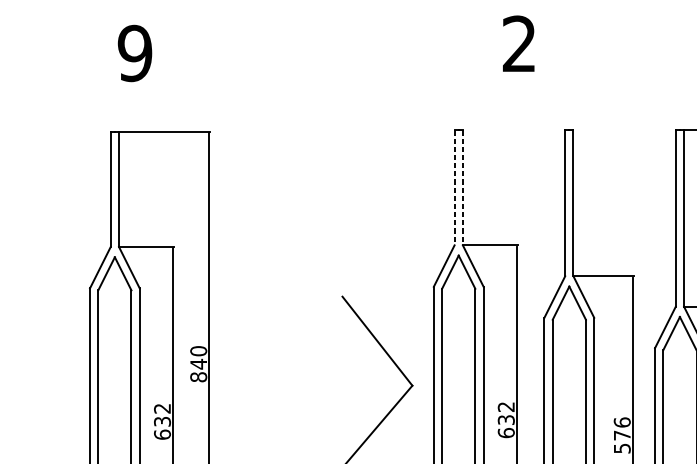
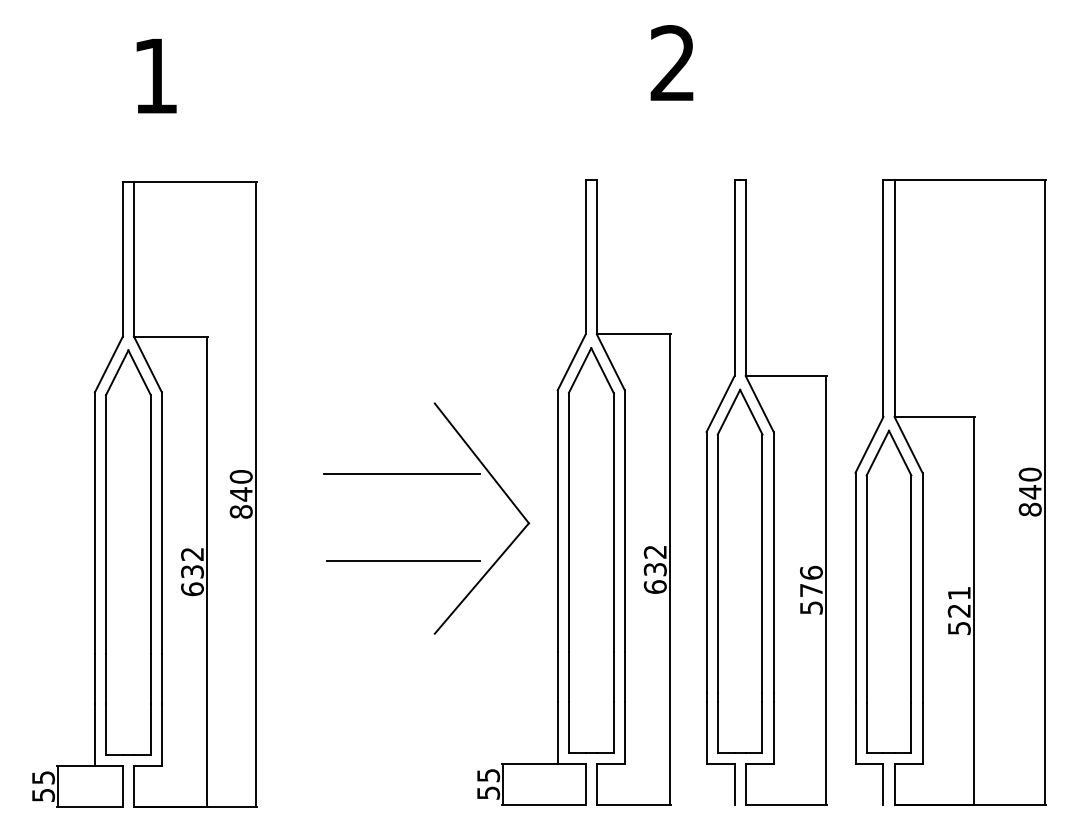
text: (134, 53) -> (155, 75), 9 -> 1
line: (454, 188) -> (585, 257), dashed -> solid
line: (462, 188) -> (596, 257), dashed -> solid
line: (317, 348) -> (401, 473), added
line: (318, 413) -> (402, 560), added

